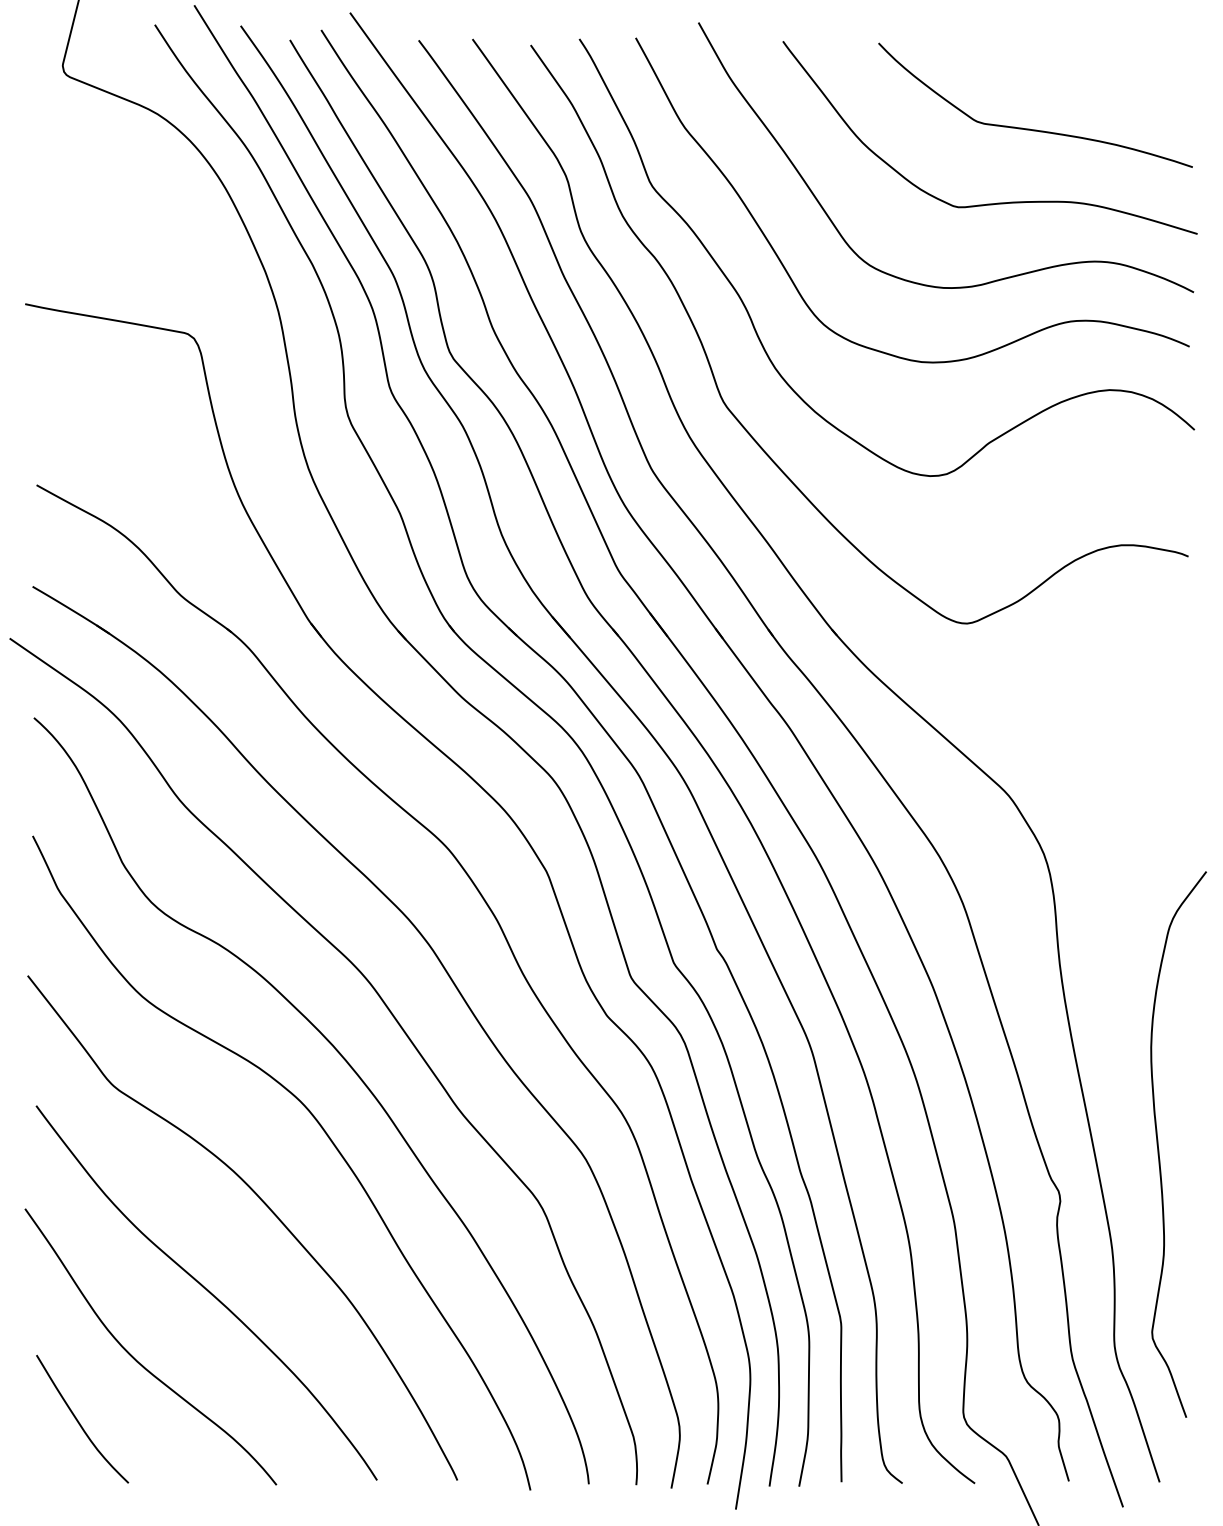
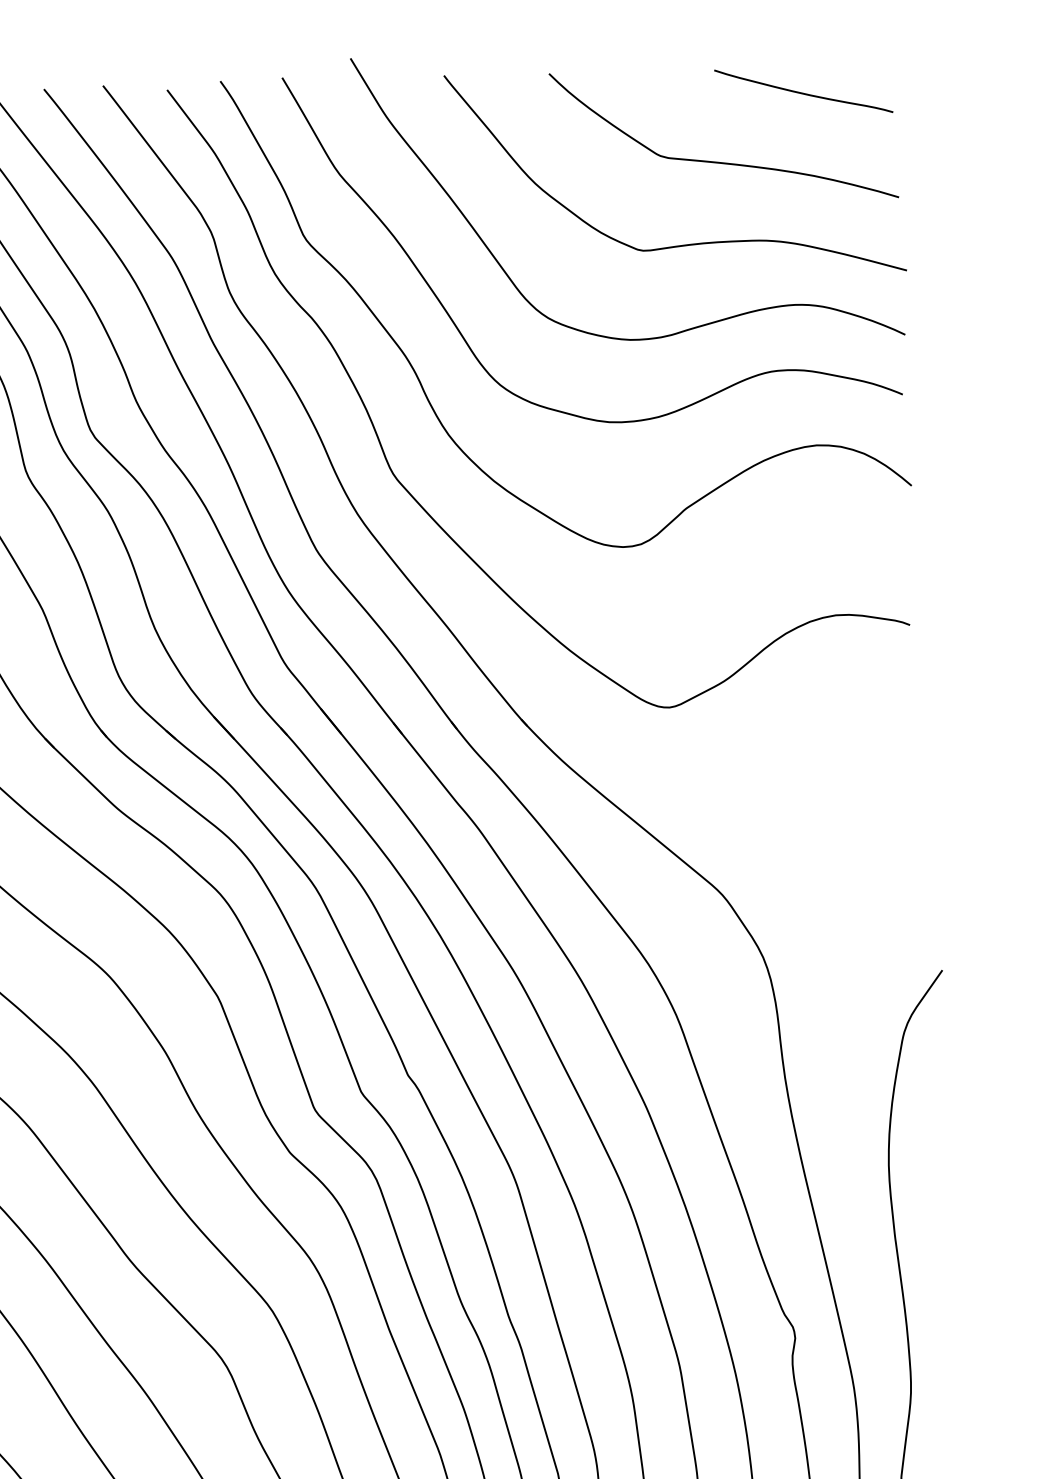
curve: (1108, 68) -> (802, 92), added

